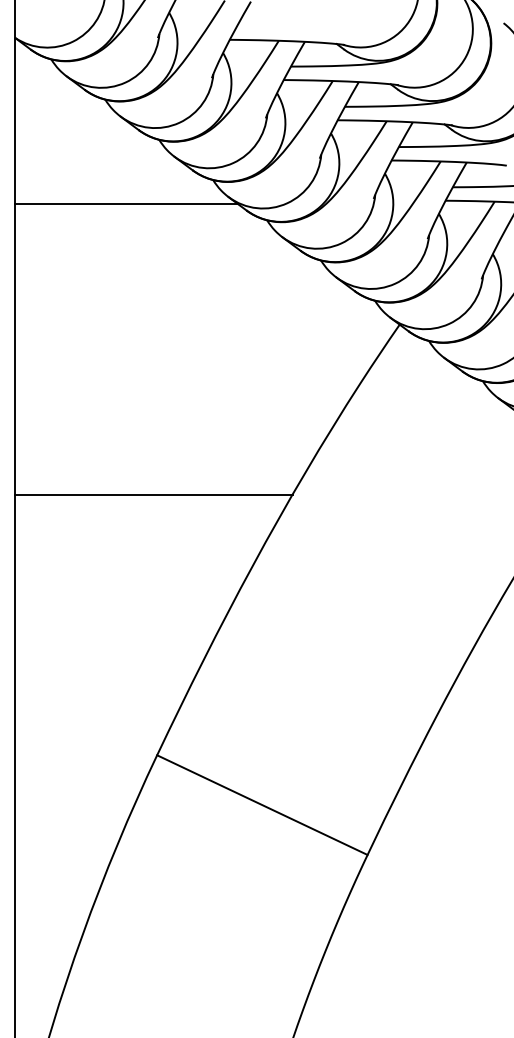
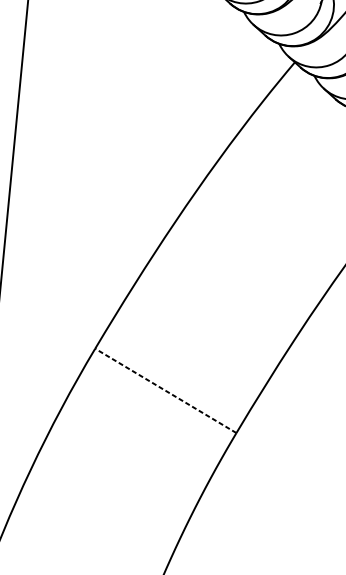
line: (153, 494) -> (110, 165), removed
line: (261, 804) -> (165, 390), solid -> dashed

